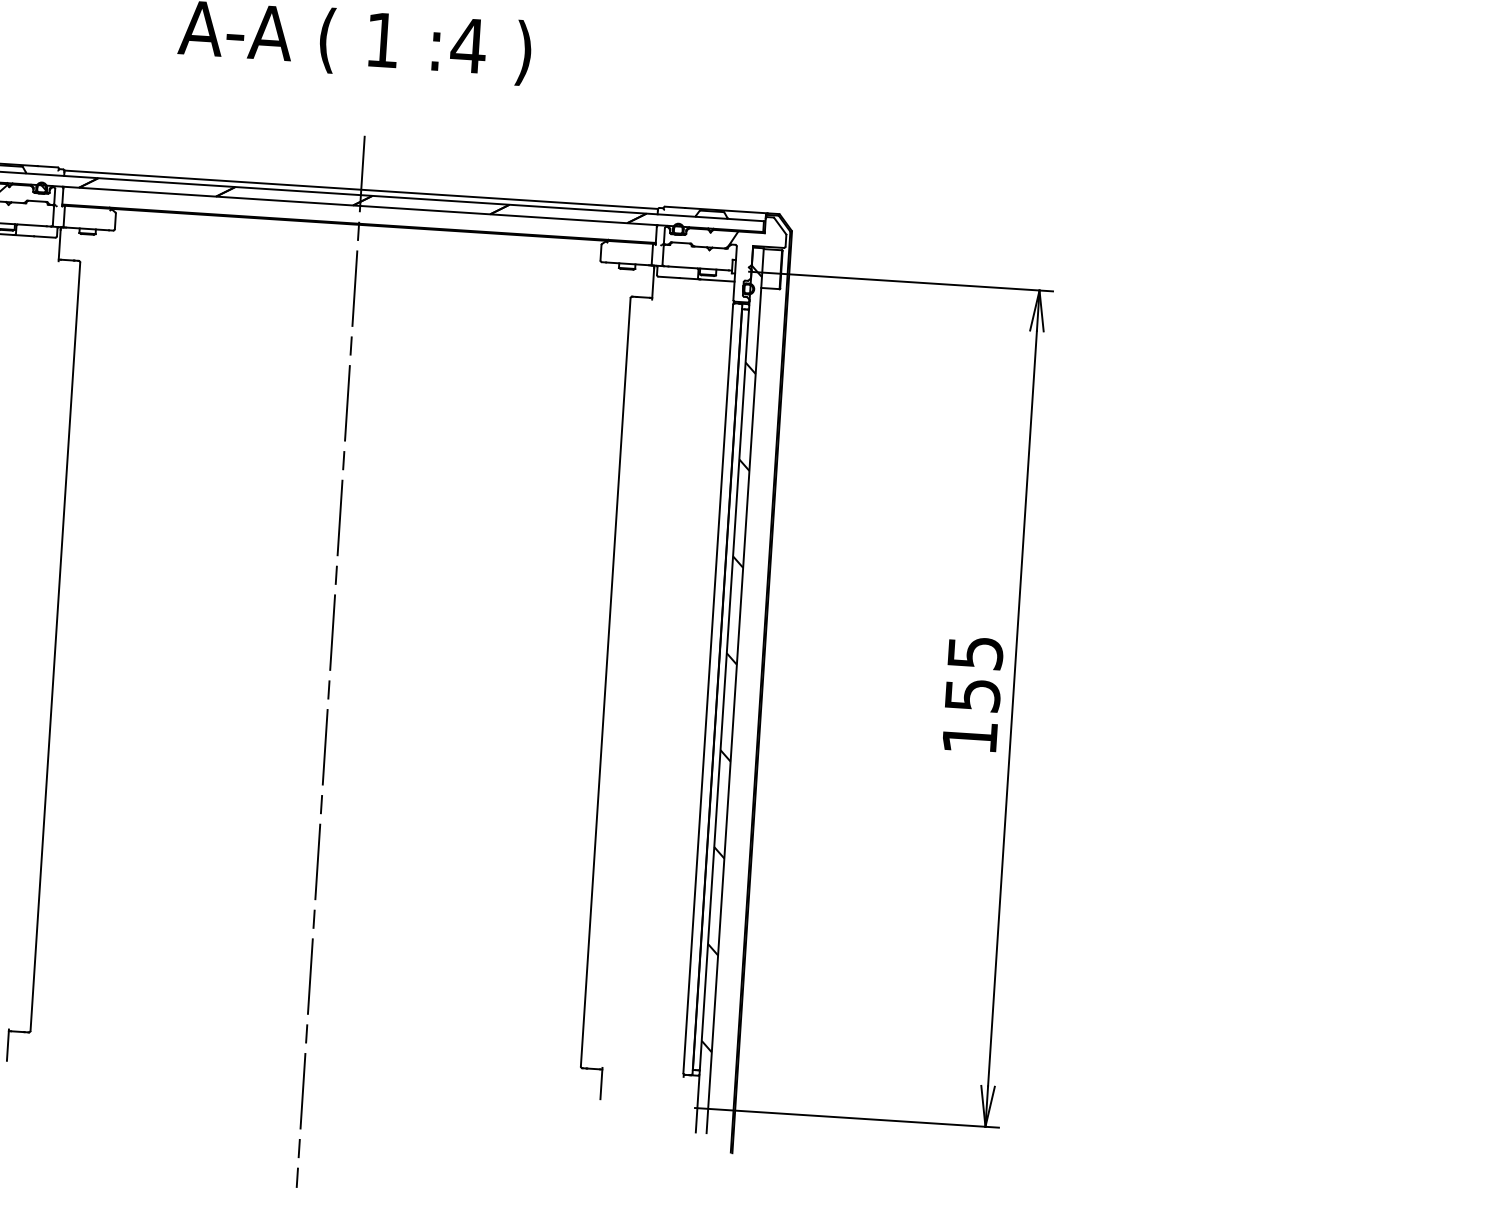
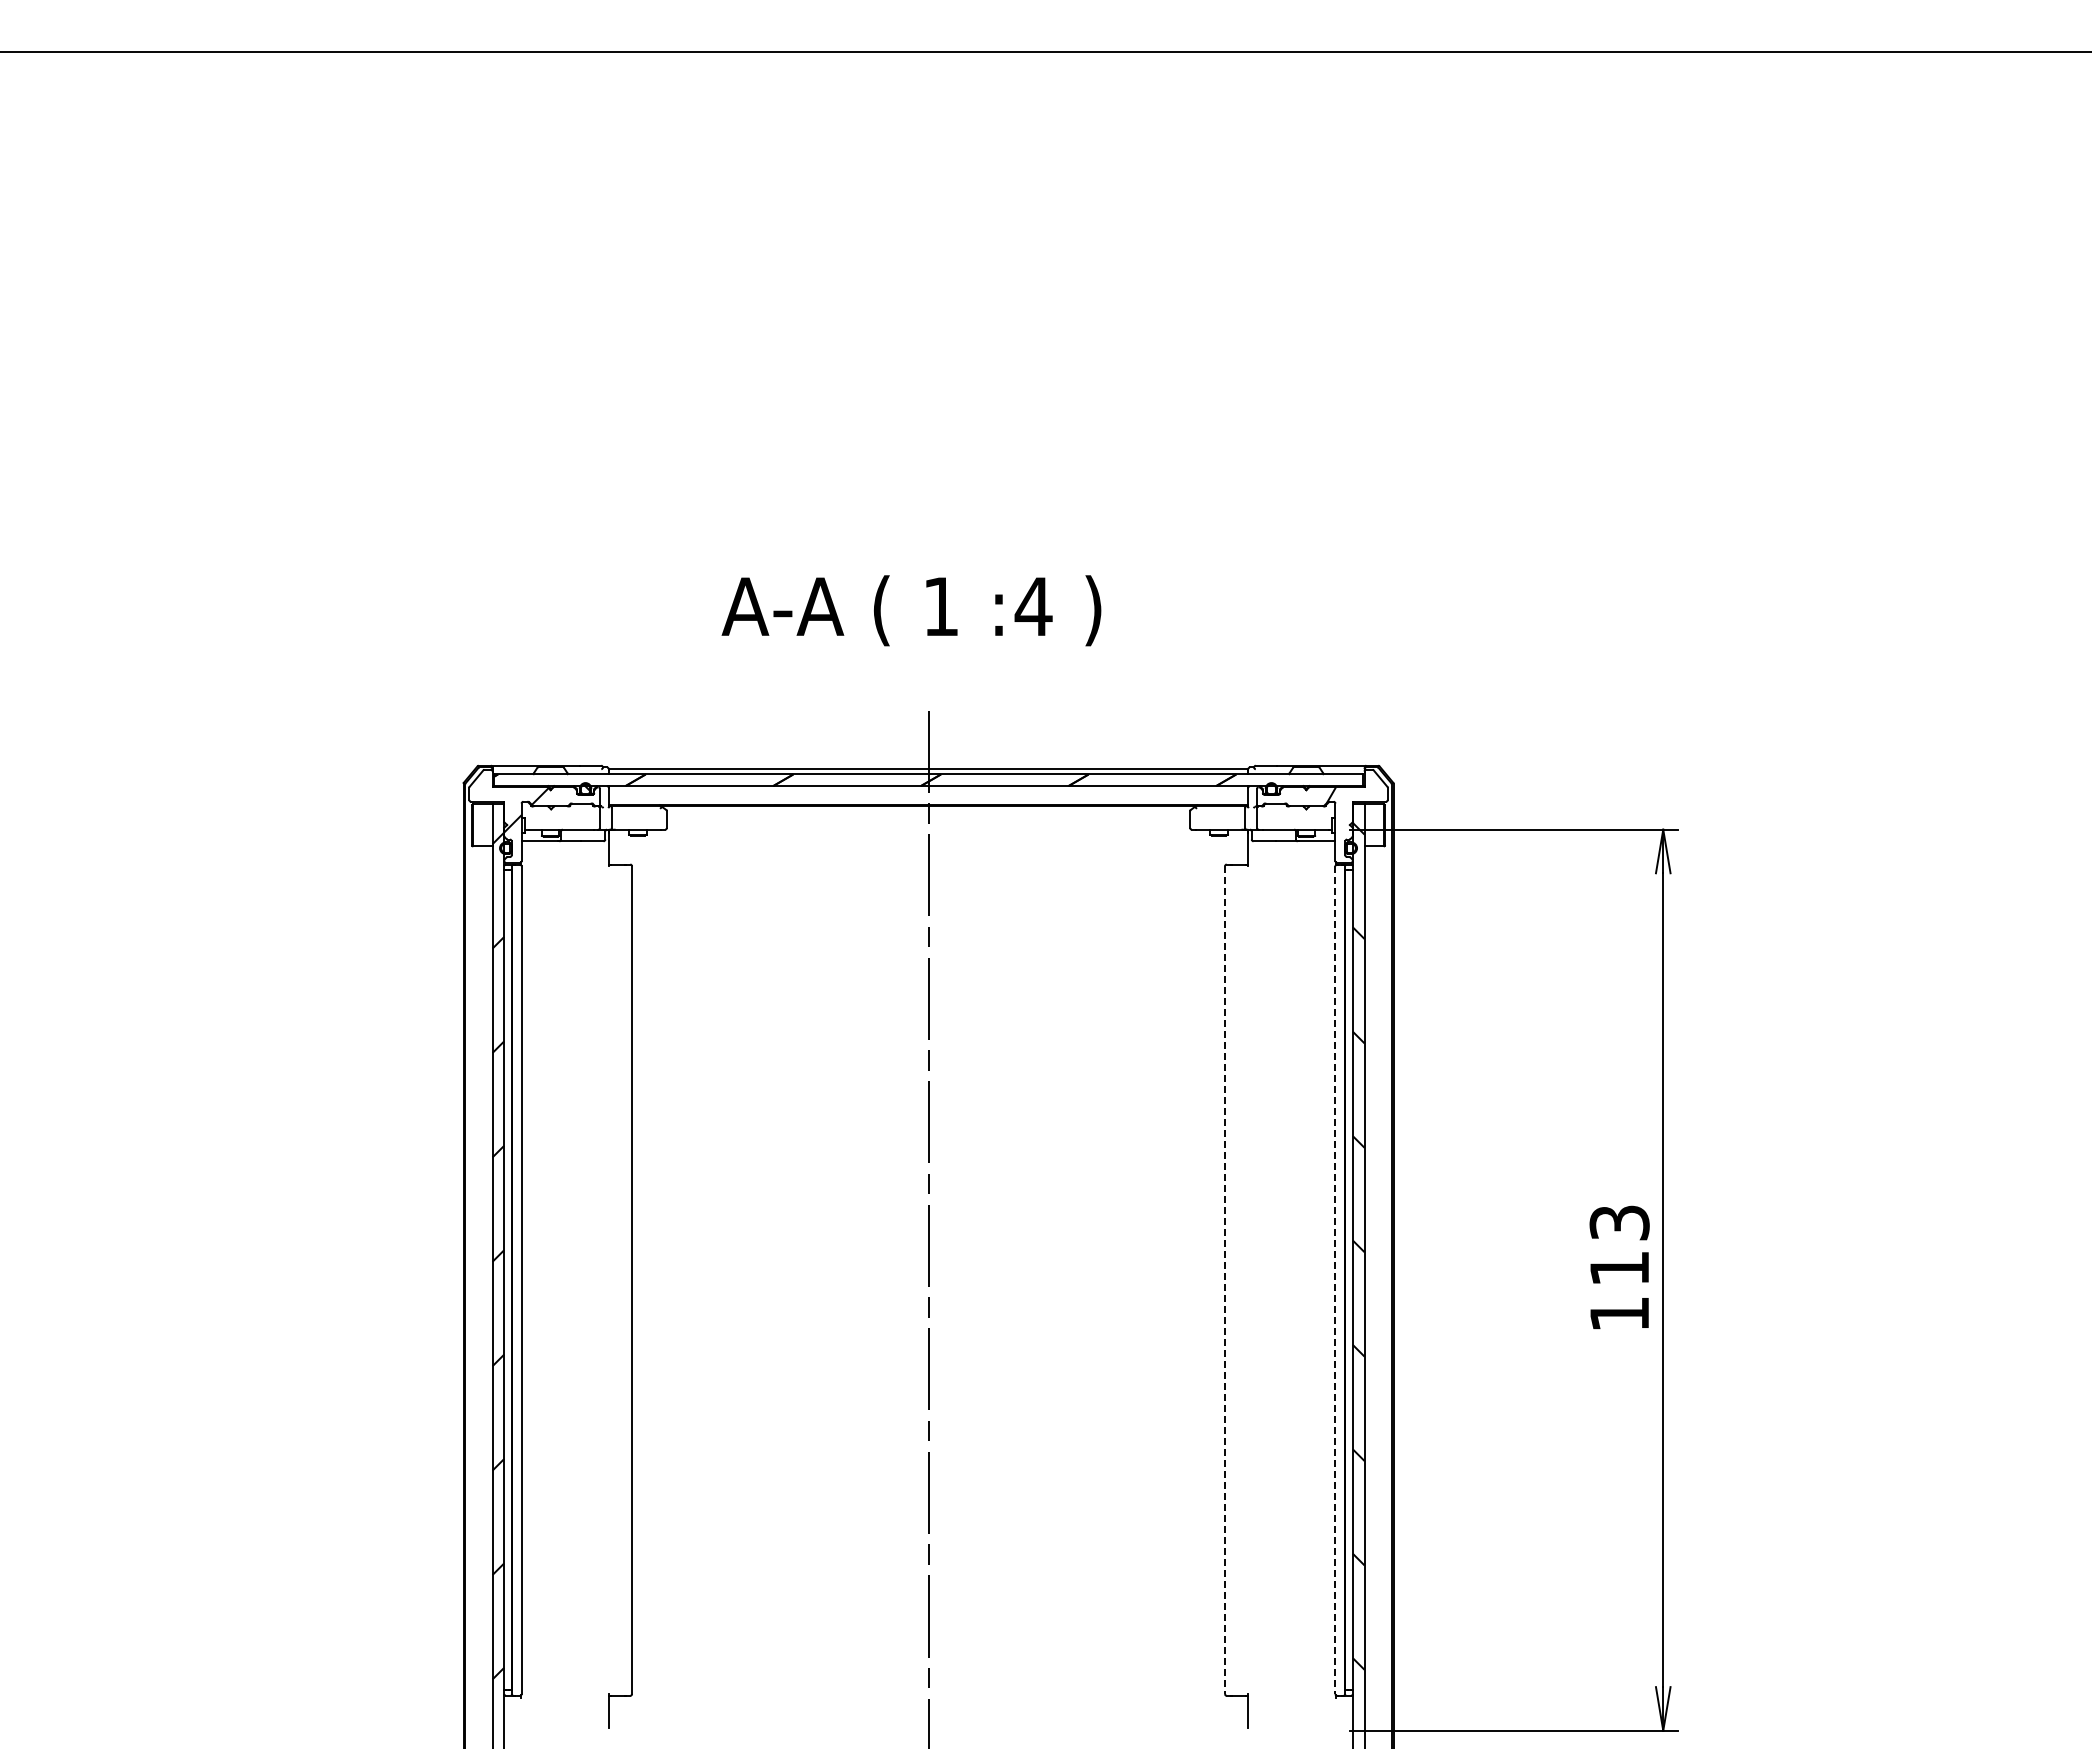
text: (973, 673) -> (1619, 1245), 155 -> 113
line: (606, 682) -> (1225, 1280), solid -> dashed
line: (708, 689) -> (1335, 1280), solid -> dashed

